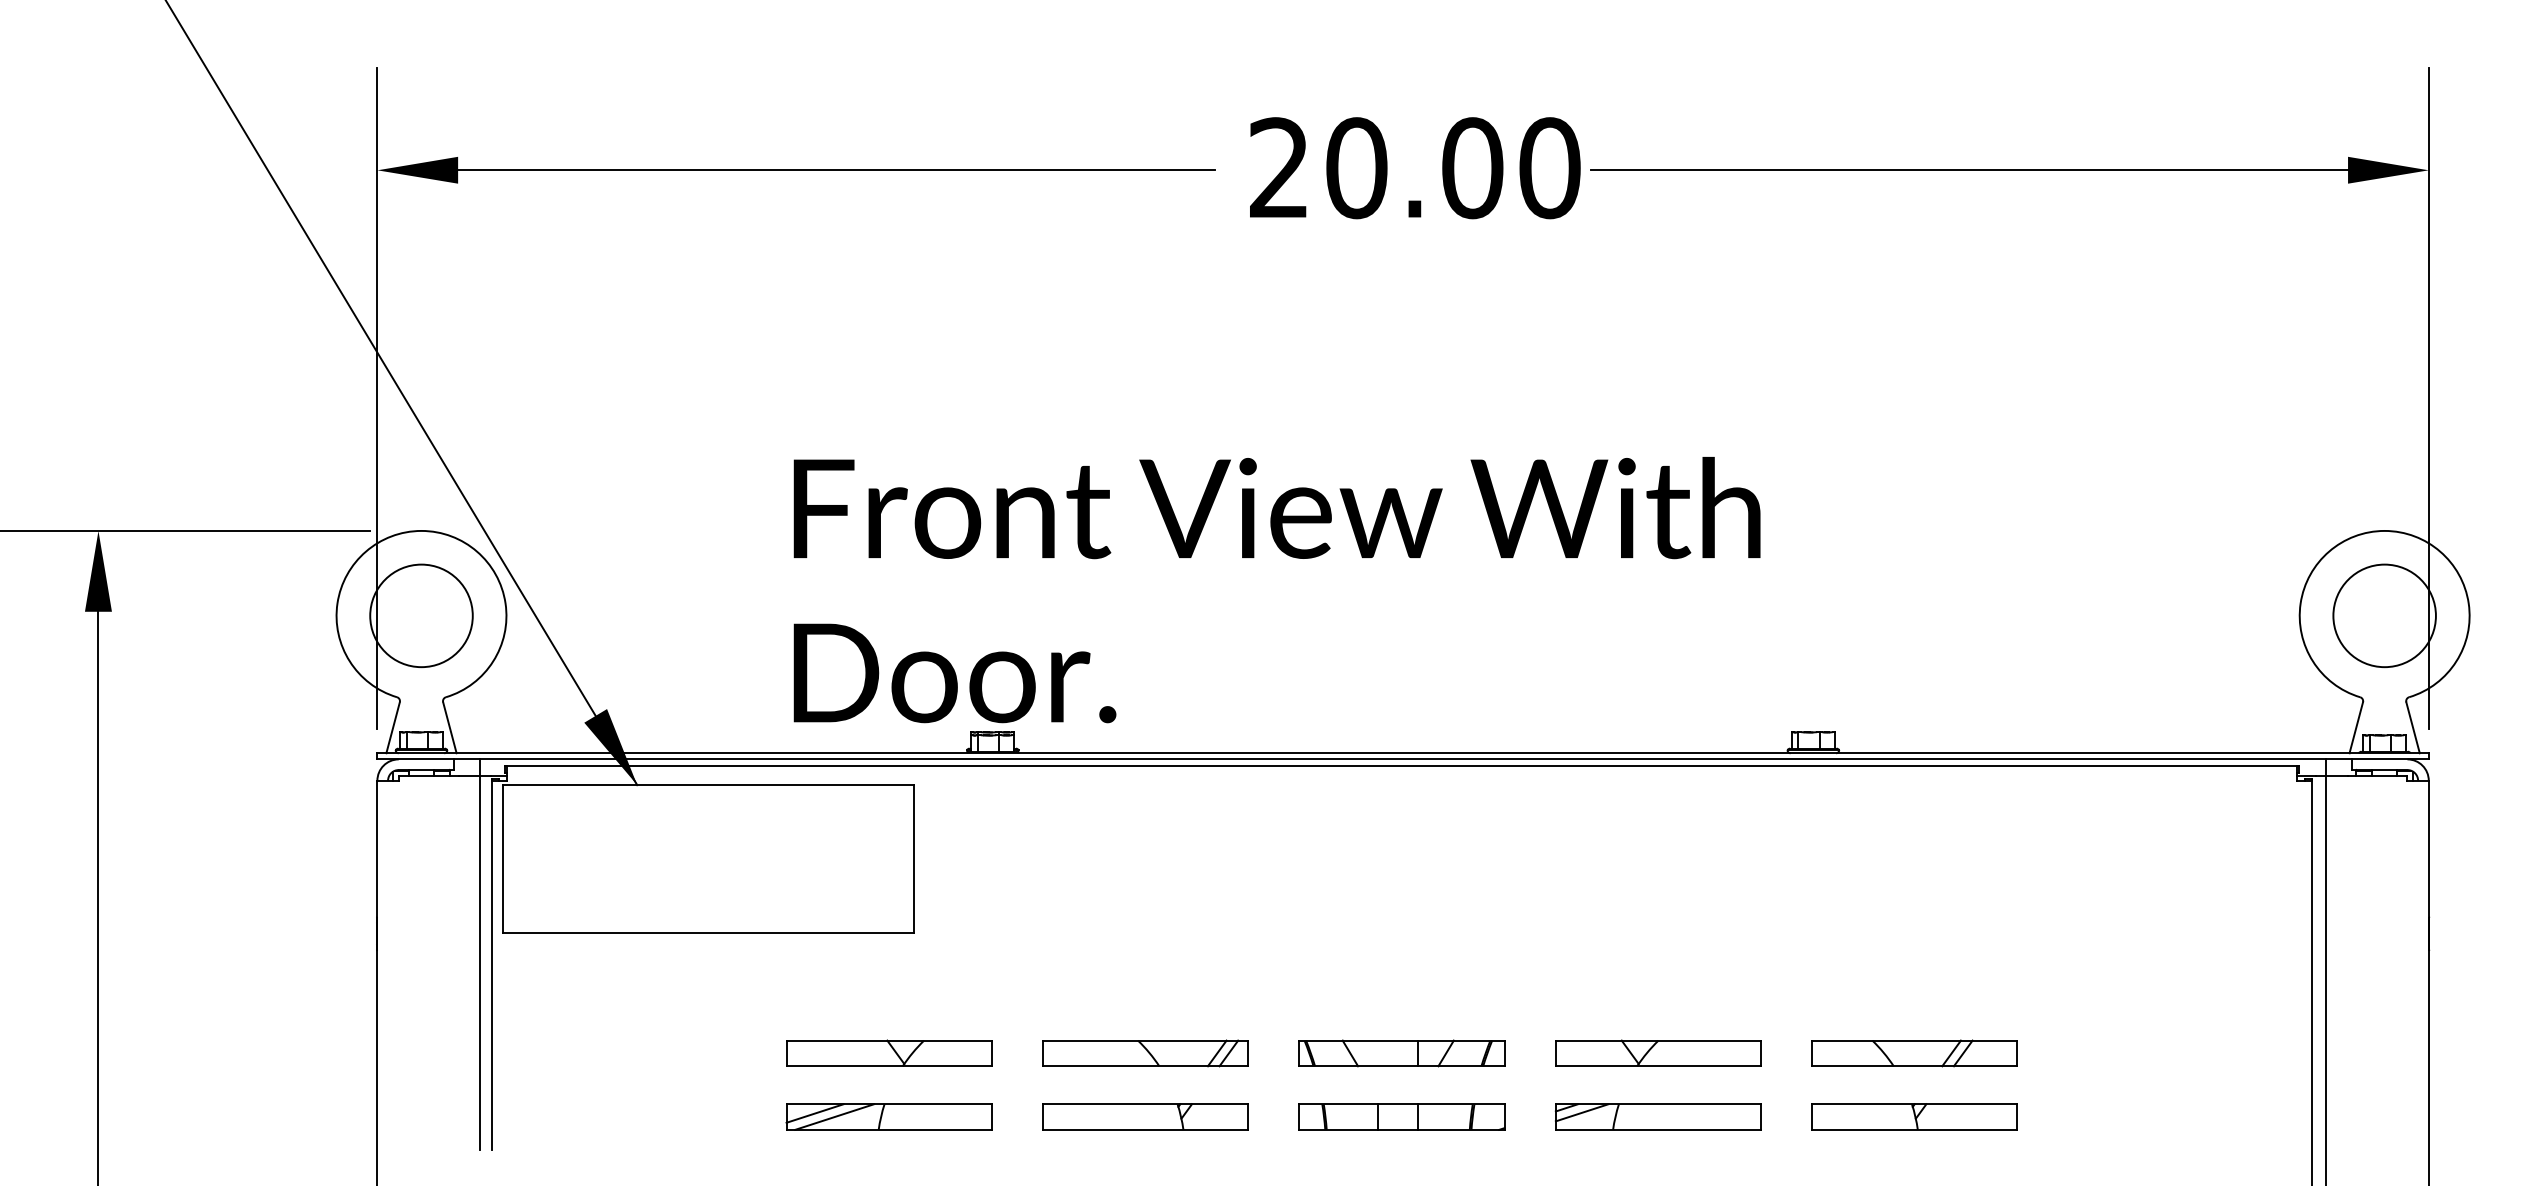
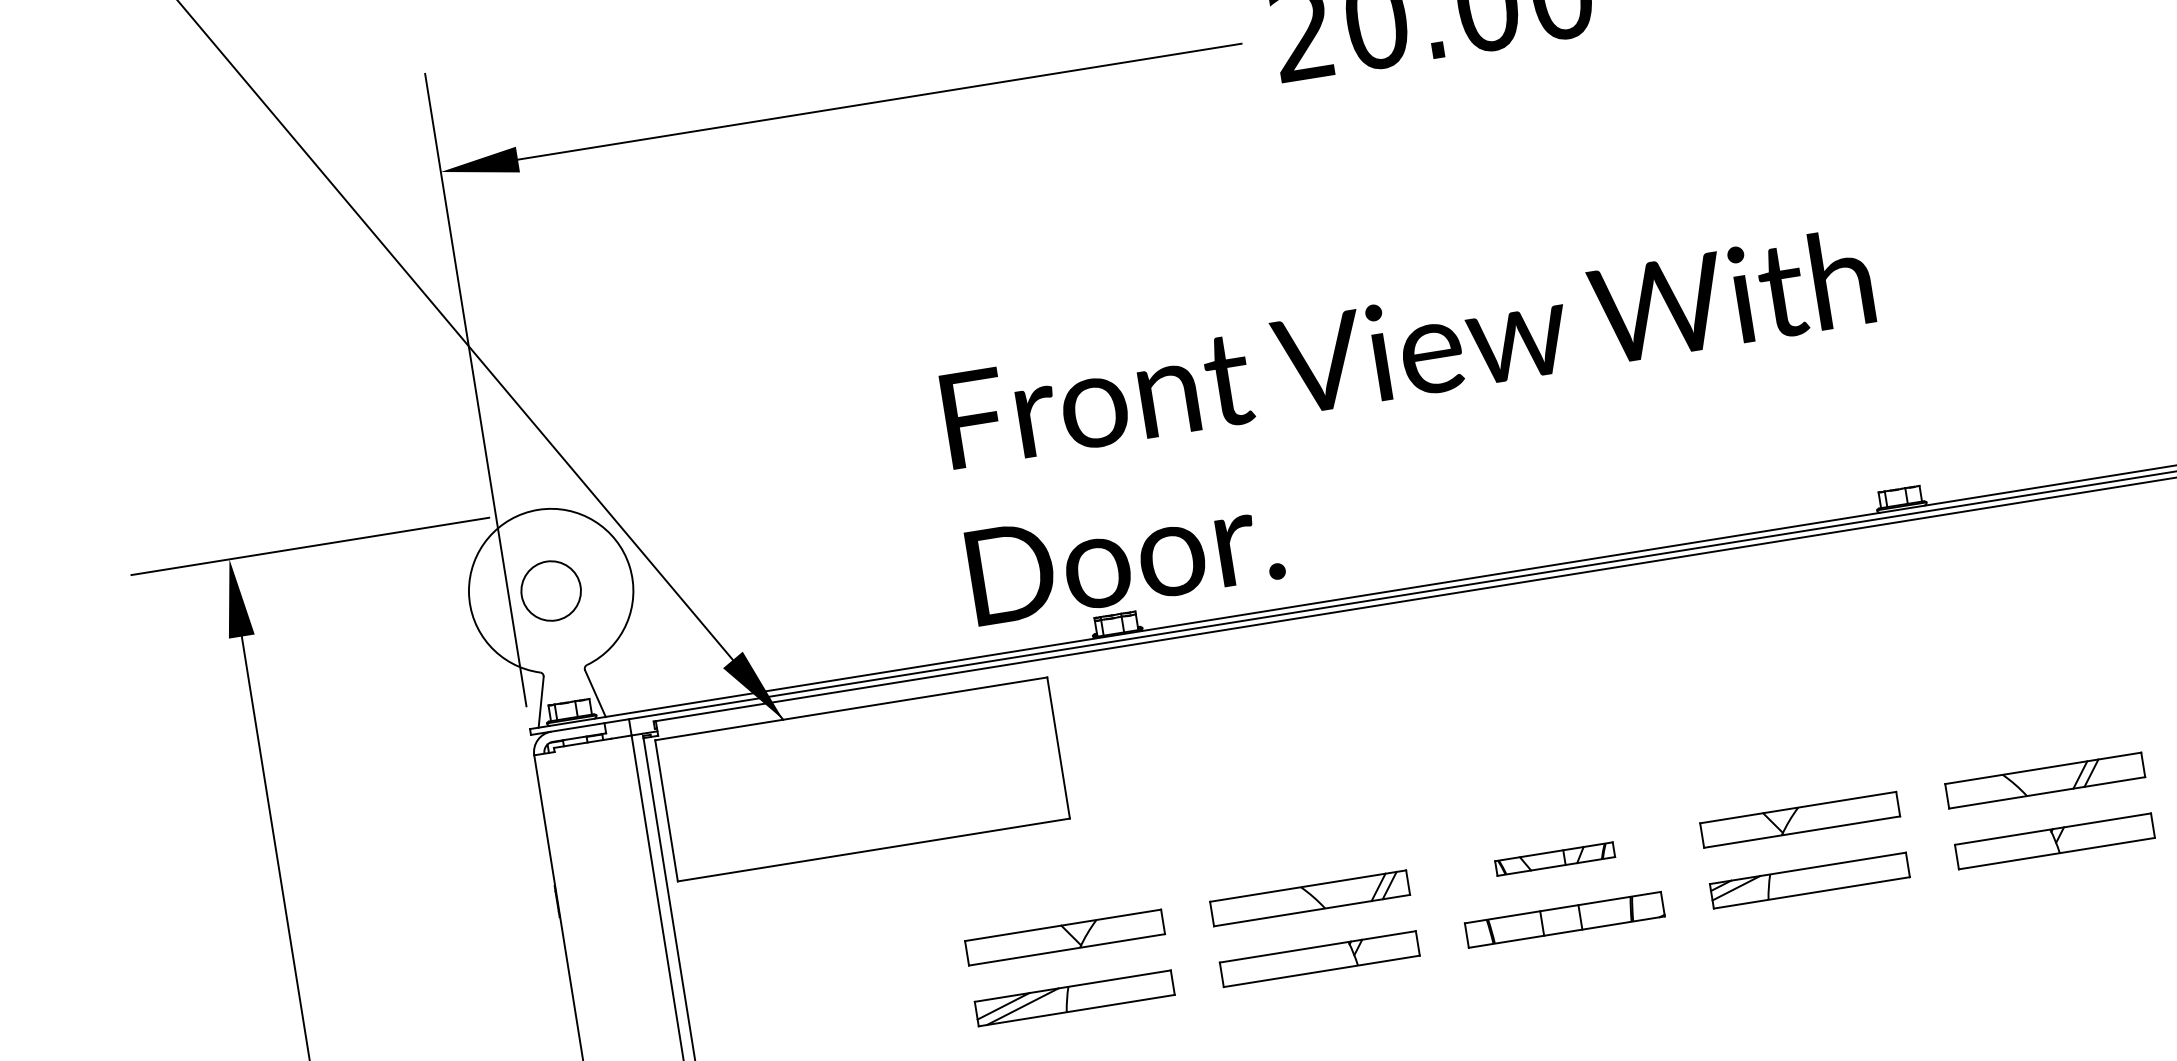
text: (1276, 590) -> (1419, 427), moved
circle: (421, 615) -> (551, 590), size x0.6
part: (1401, 1053) -> (1554, 859), size x0.6

